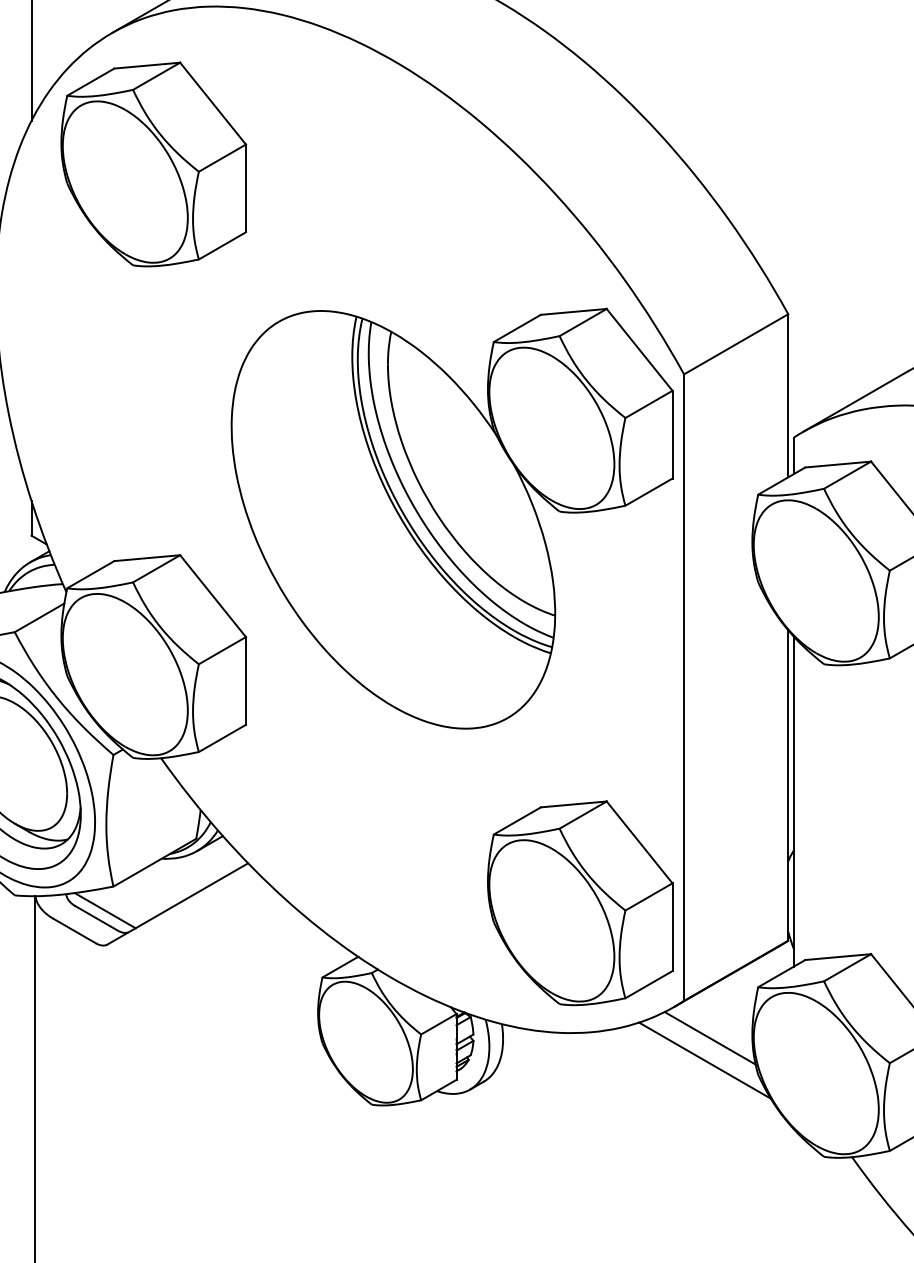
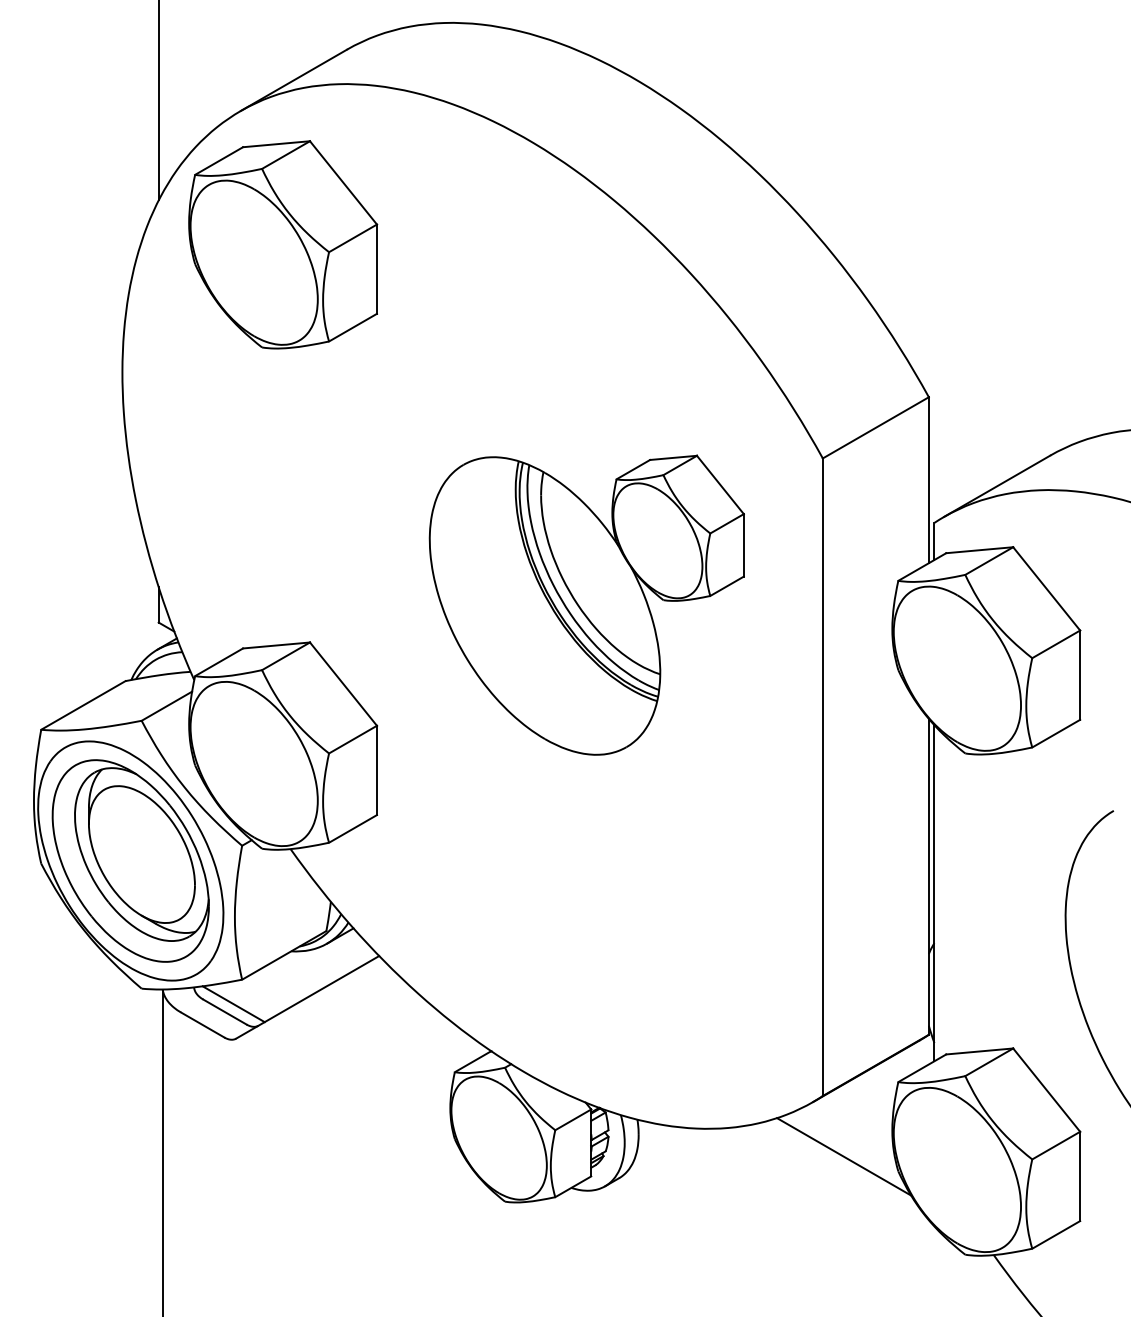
part: (451, 517) -> (586, 604), size x0.7
part: (580, 903) -> (717, 996), removed
line: (710, 1037) -> (849, 1133), removed

